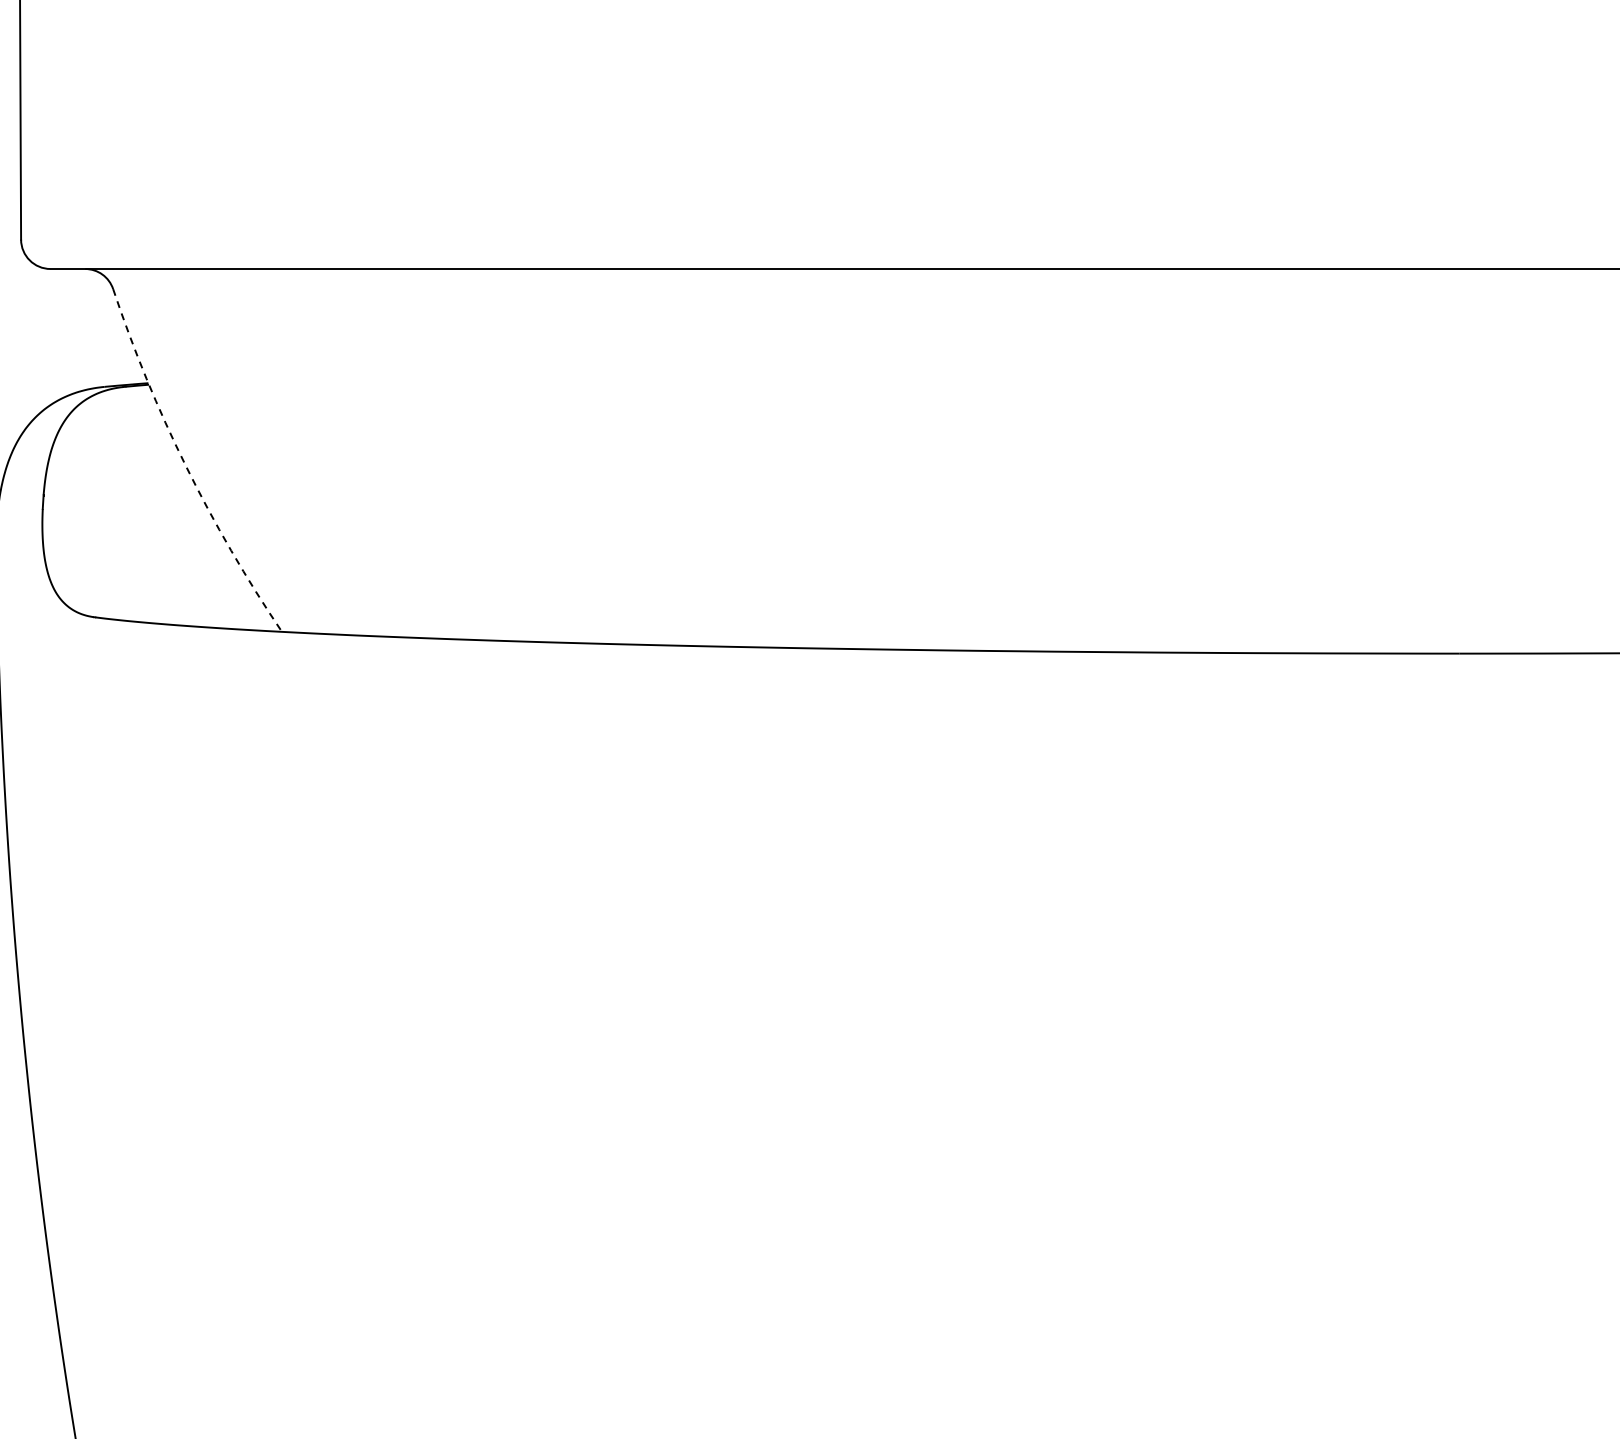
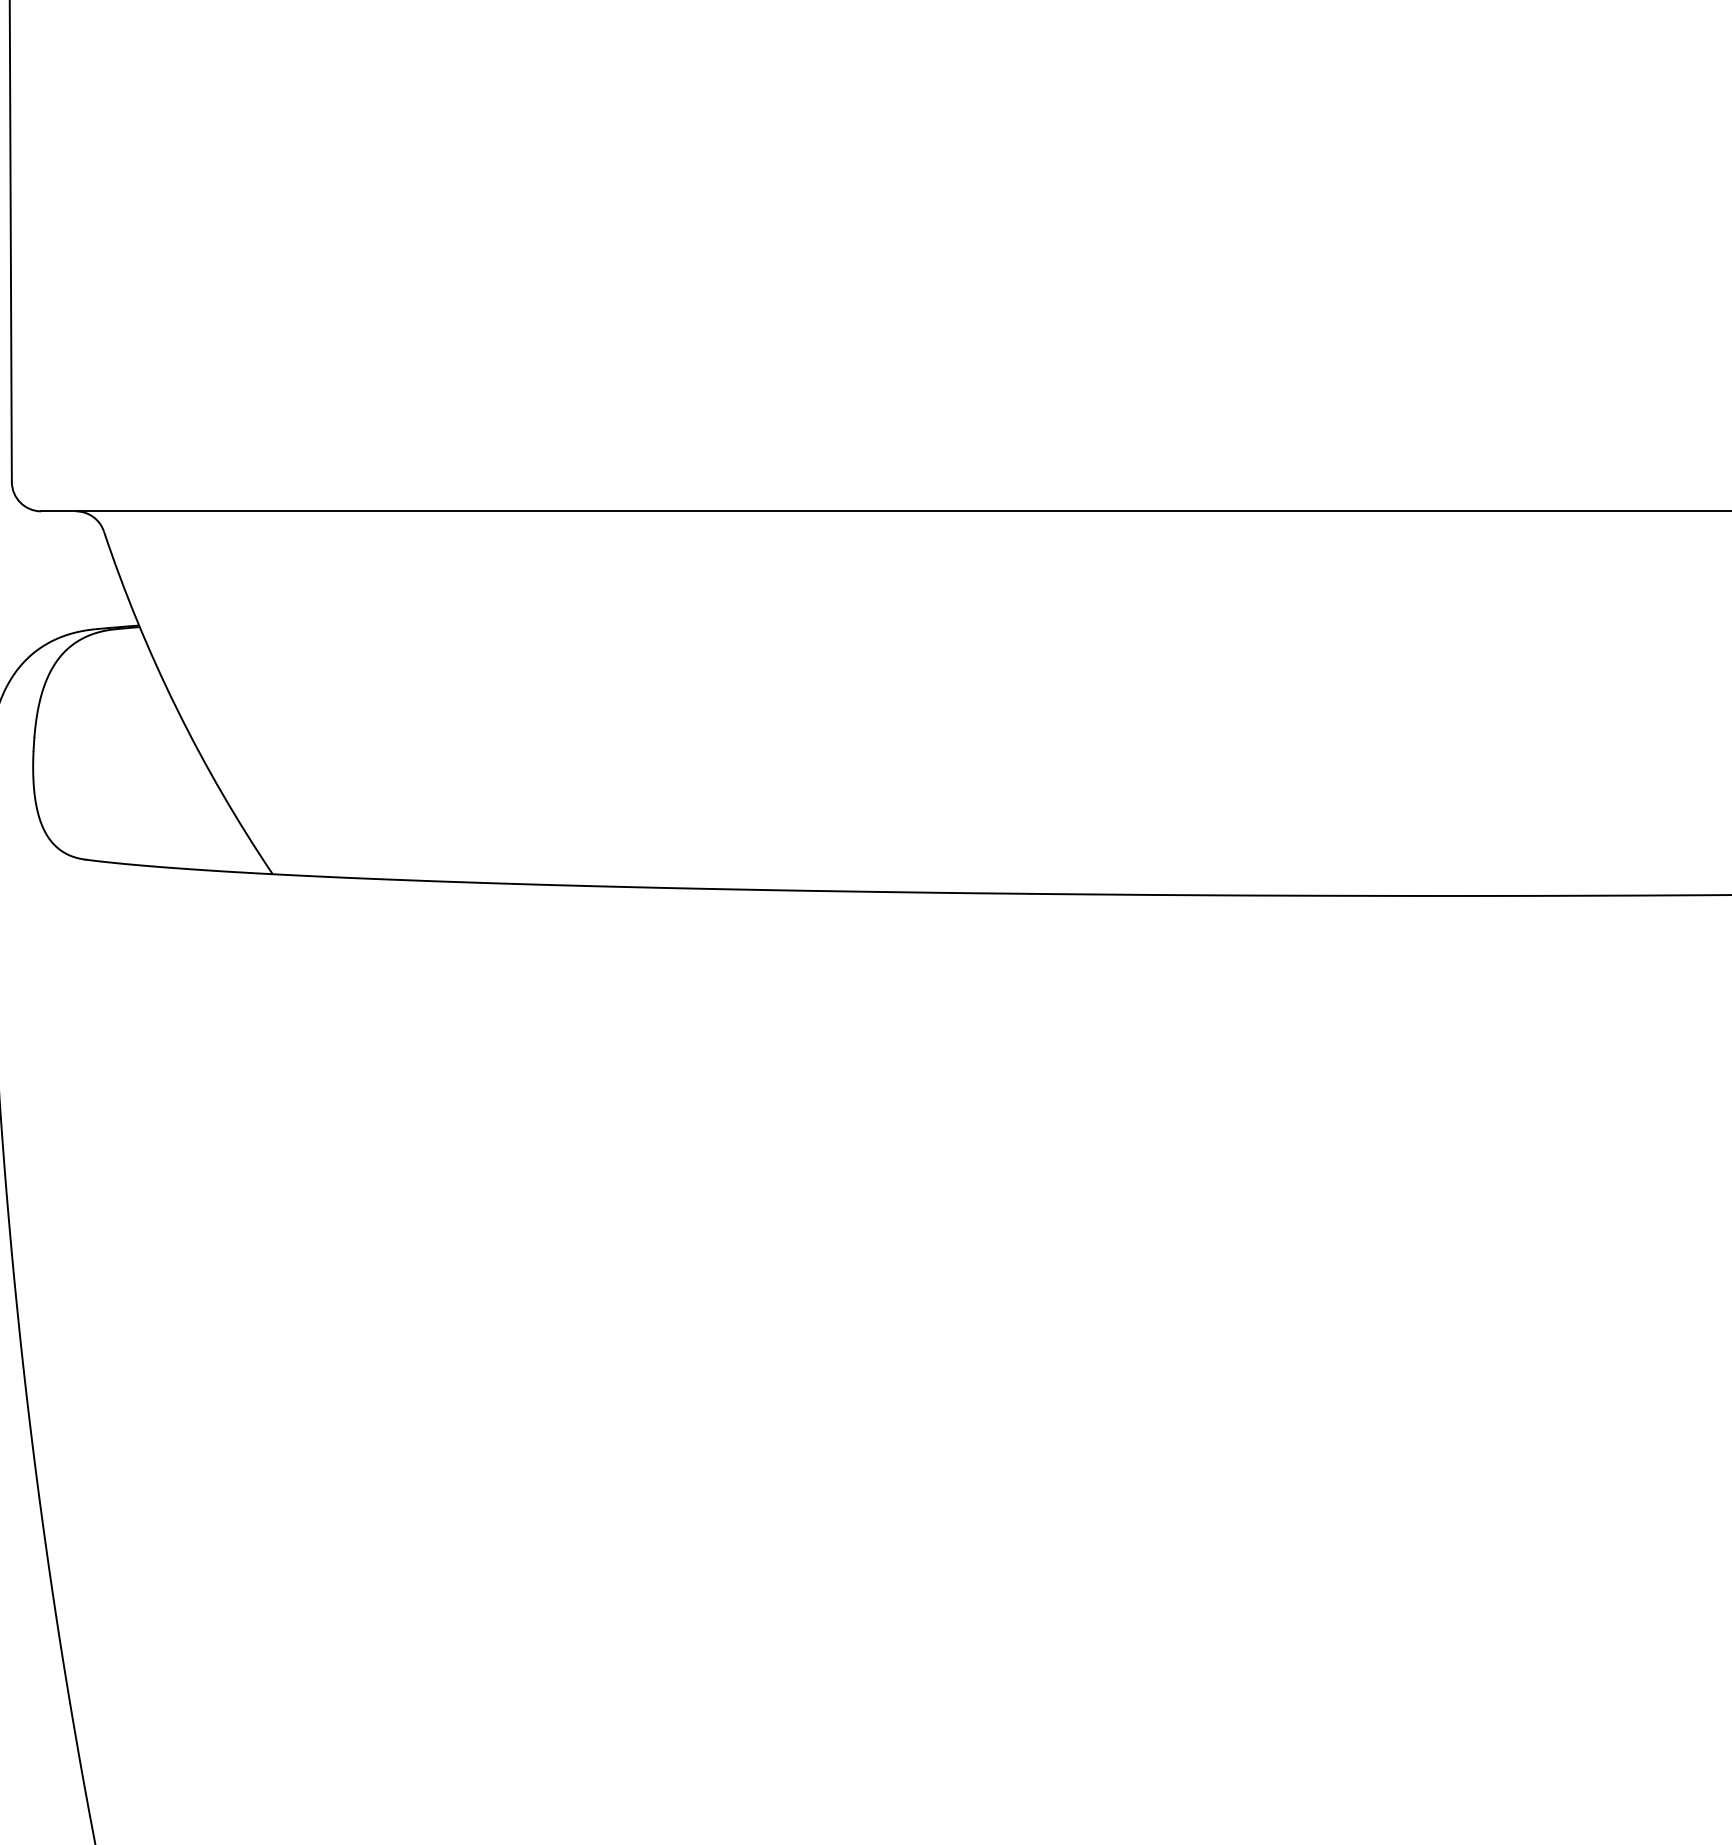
arc: (185, 466) -> (176, 708), dashed -> solid

